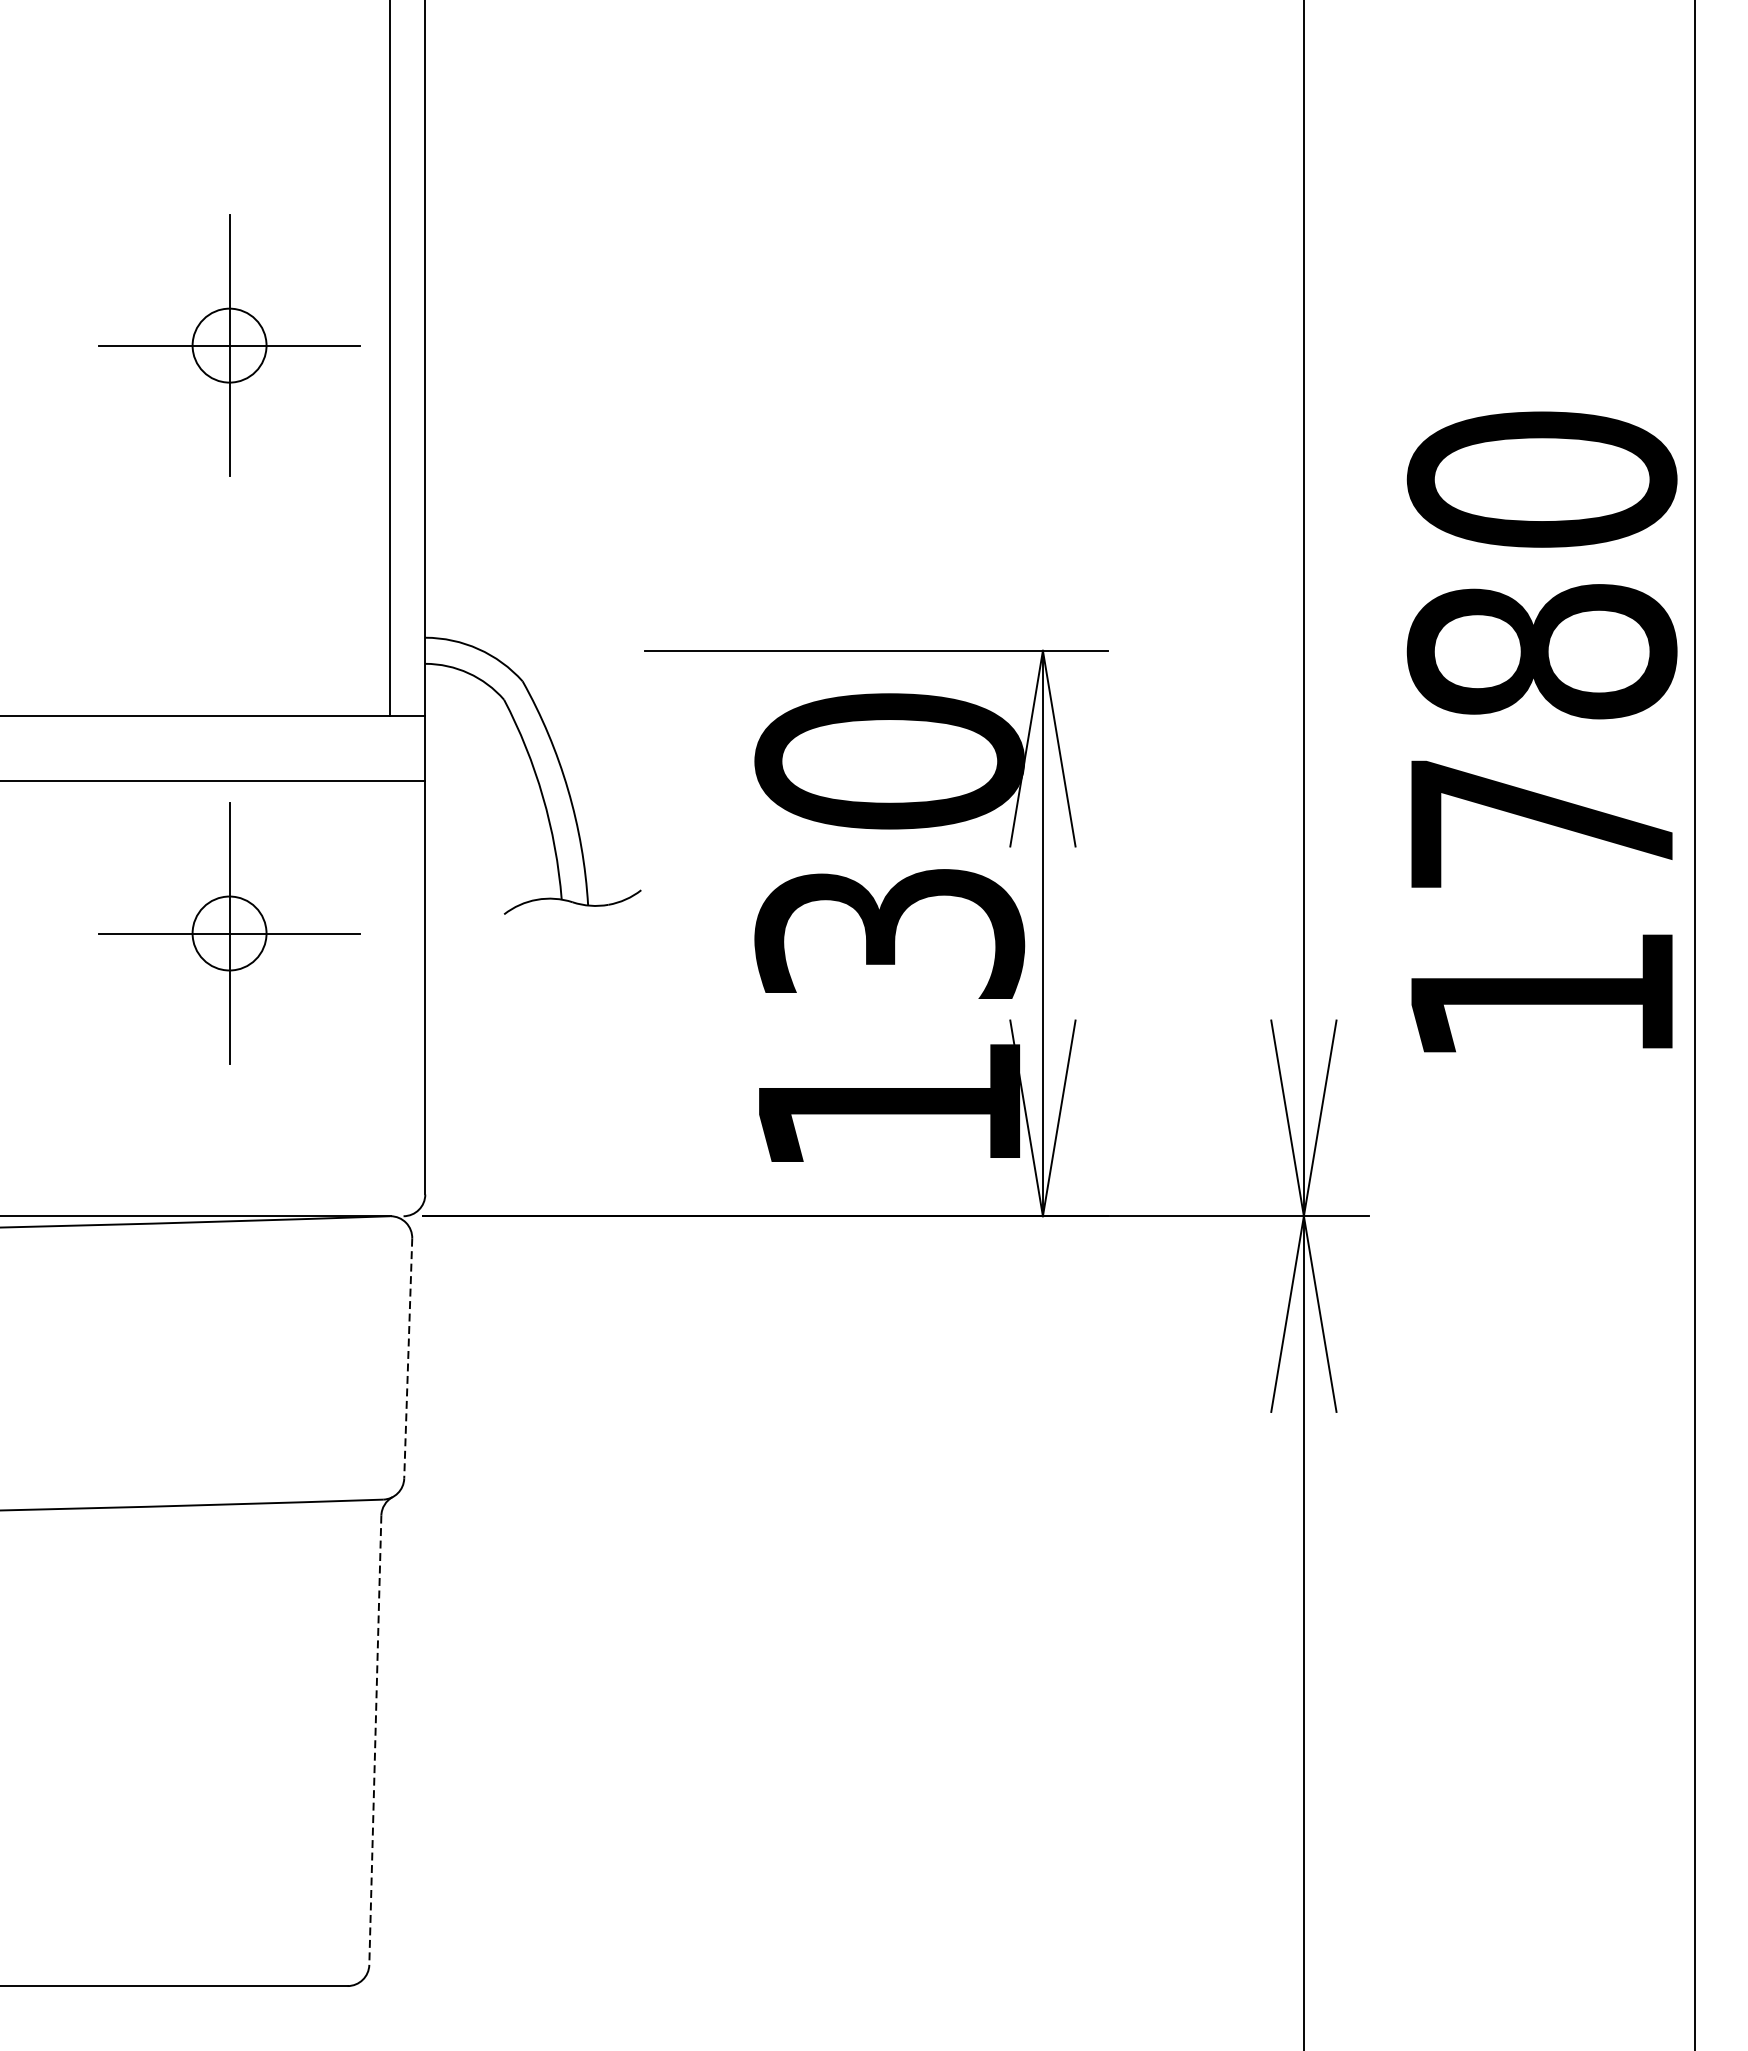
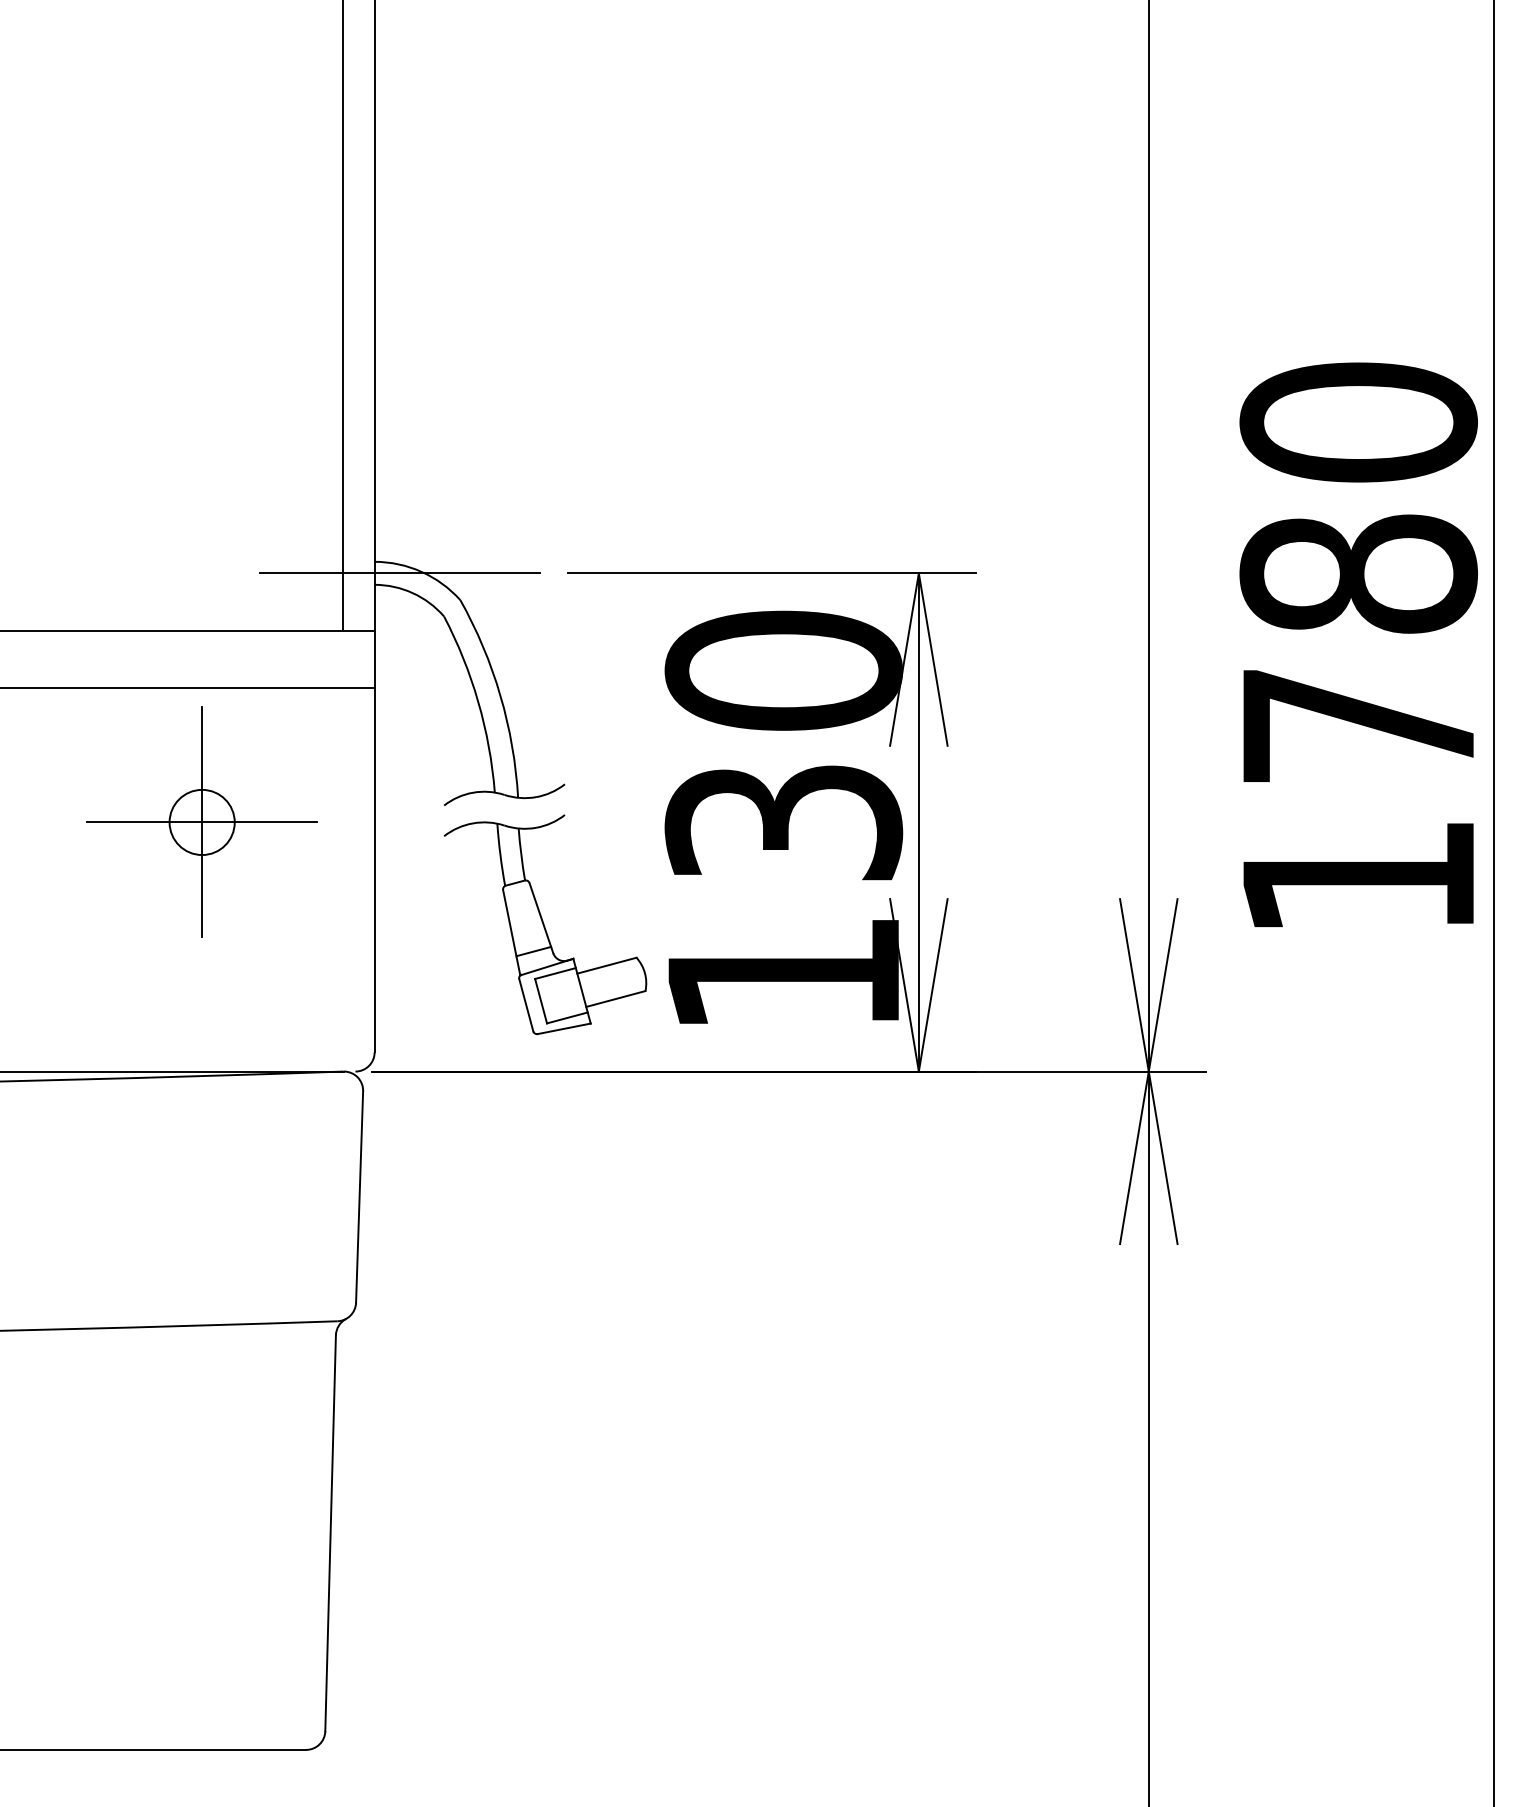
part: (228, 344) -> (201, 303), removed
line: (453, 650) -> (399, 573), added
part: (619, 1049) -> (545, 924), added
line: (408, 1359) -> (359, 1197), dashed -> solid
line: (375, 1740) -> (330, 1533), dashed -> solid

